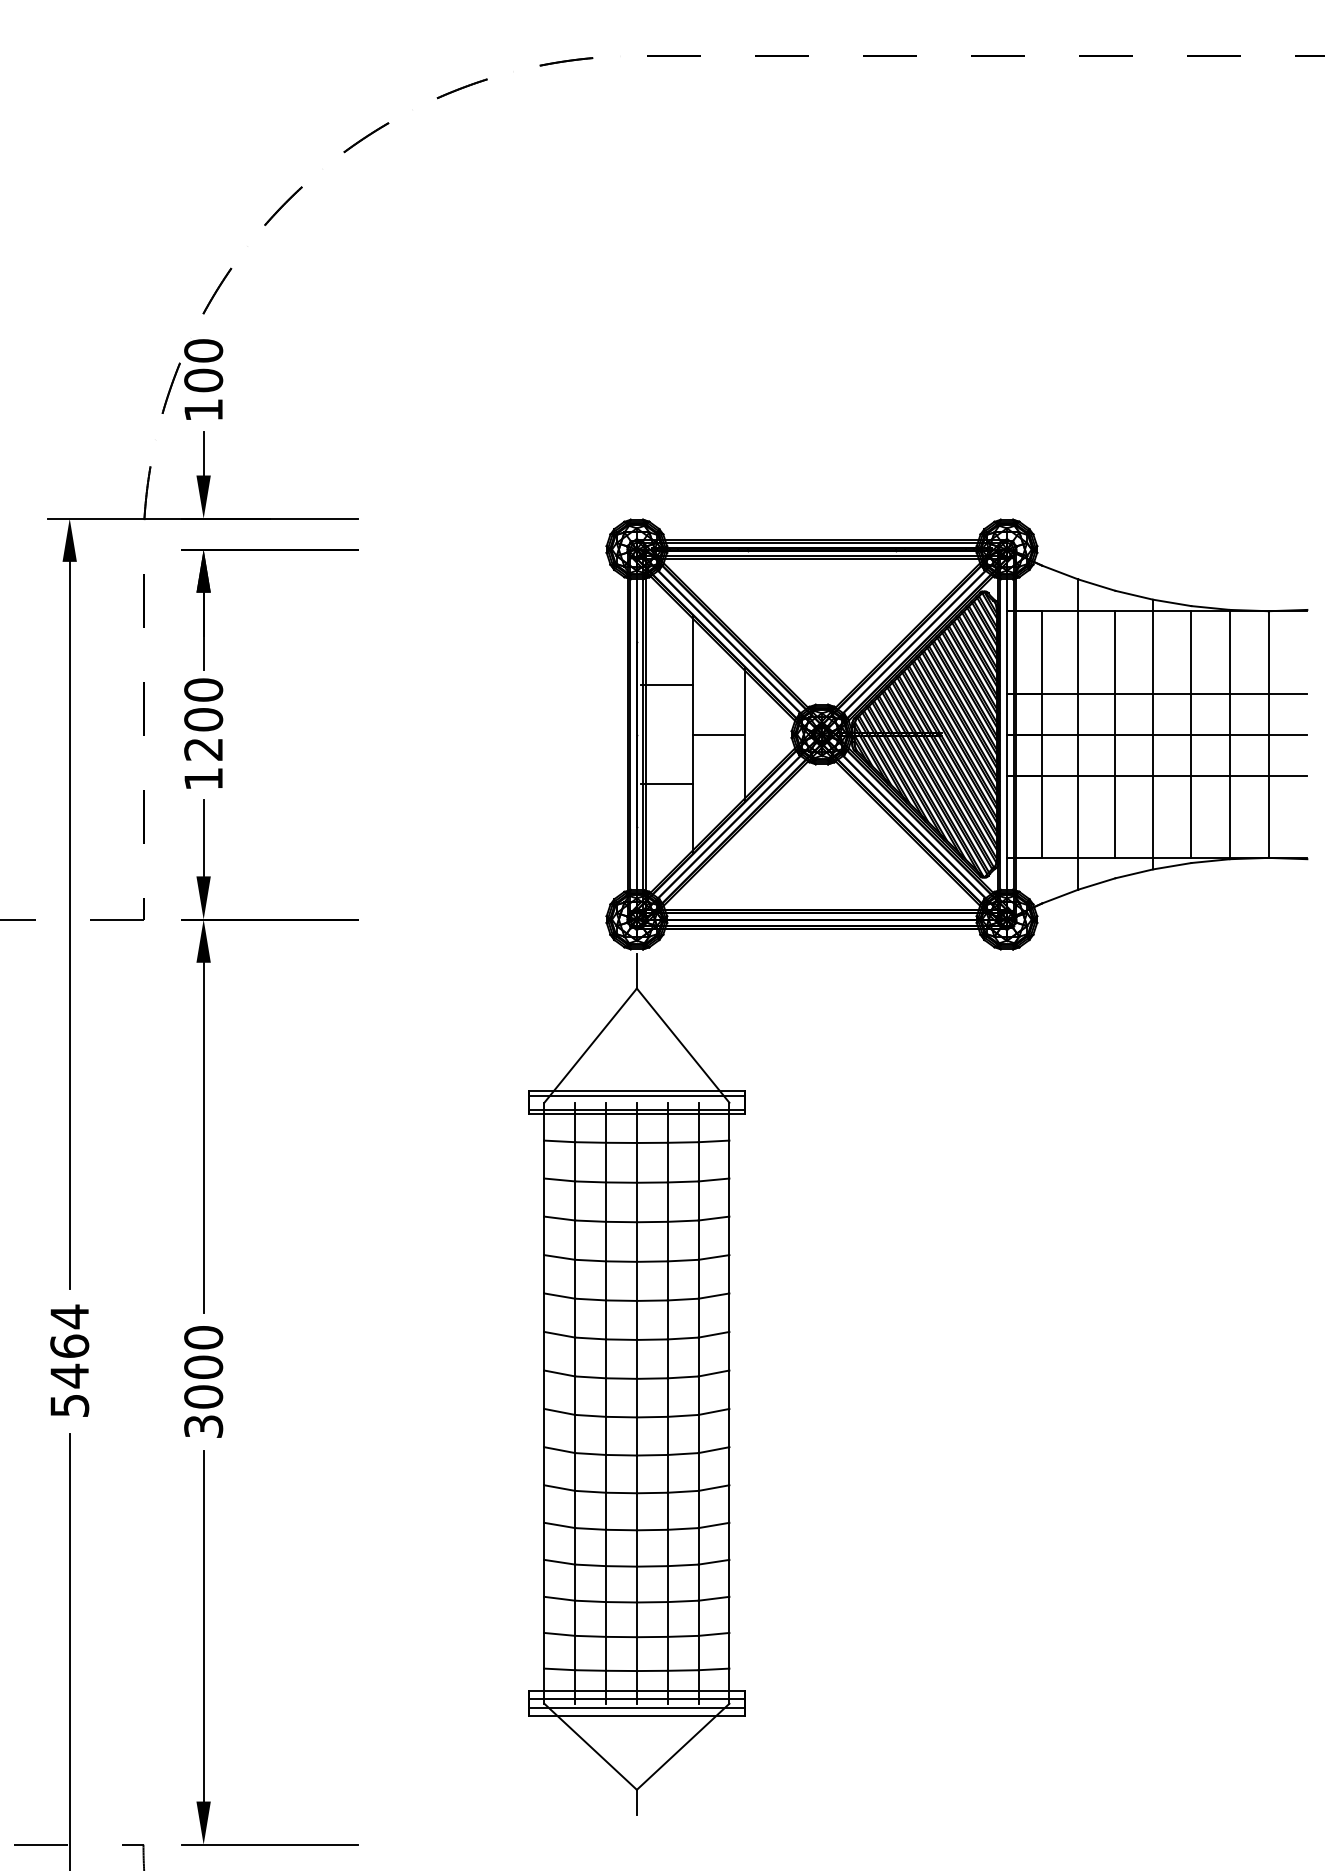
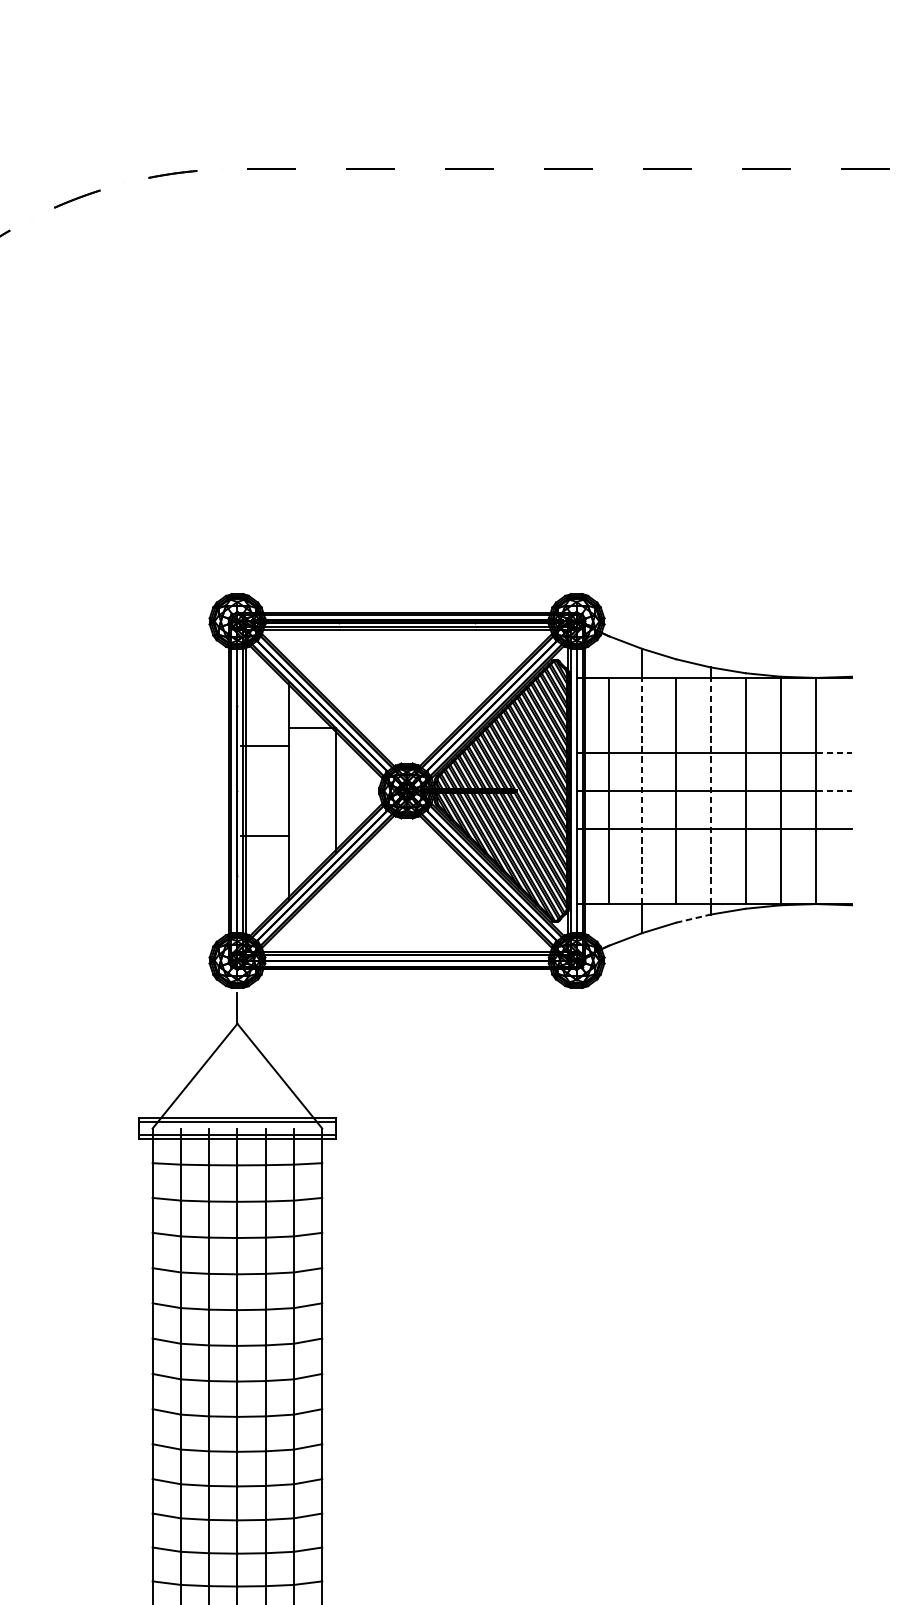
line: (1288, 693) -> (834, 753), solid -> dashed
line: (718, 734) -> (312, 727), moved
line: (1078, 734) -> (642, 790), solid -> dashed
line: (1153, 734) -> (710, 790), solid -> dashed
line: (1288, 734) -> (834, 790), solid -> dashed
line: (1134, 873) -> (693, 918), solid -> dashed

